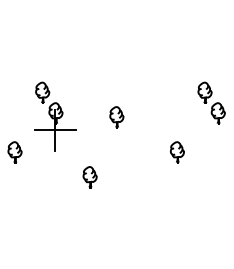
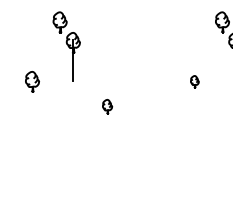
part: (116, 117) -> (133, 47), removed
line: (54, 130) -> (71, 60), removed
part: (177, 152) -> (194, 82), size x0.6
part: (89, 177) -> (106, 107), size x0.7

